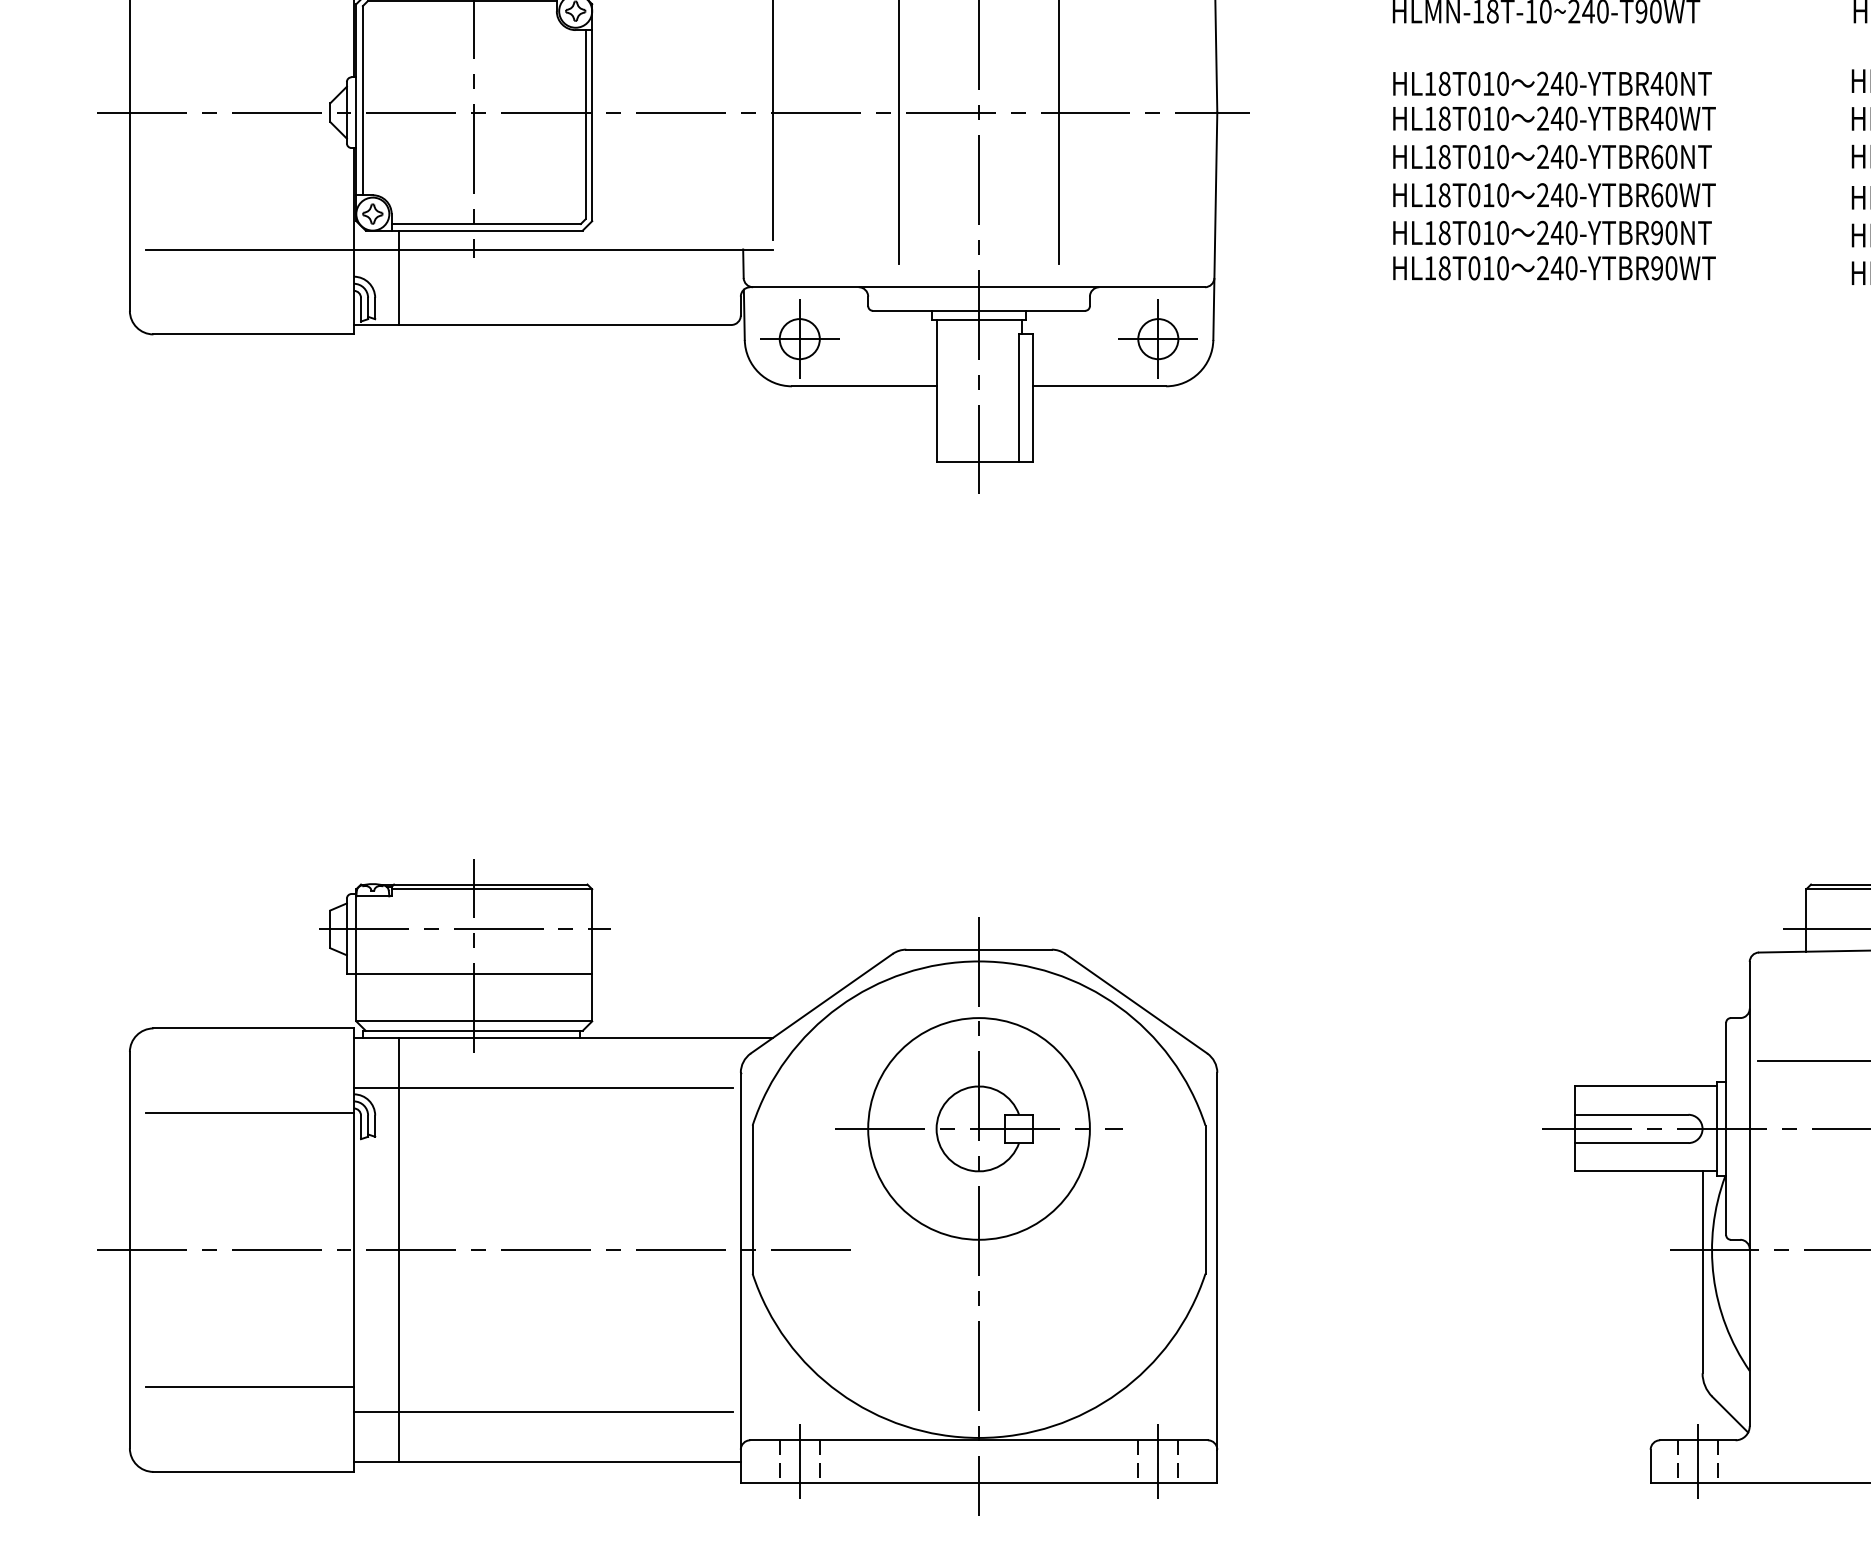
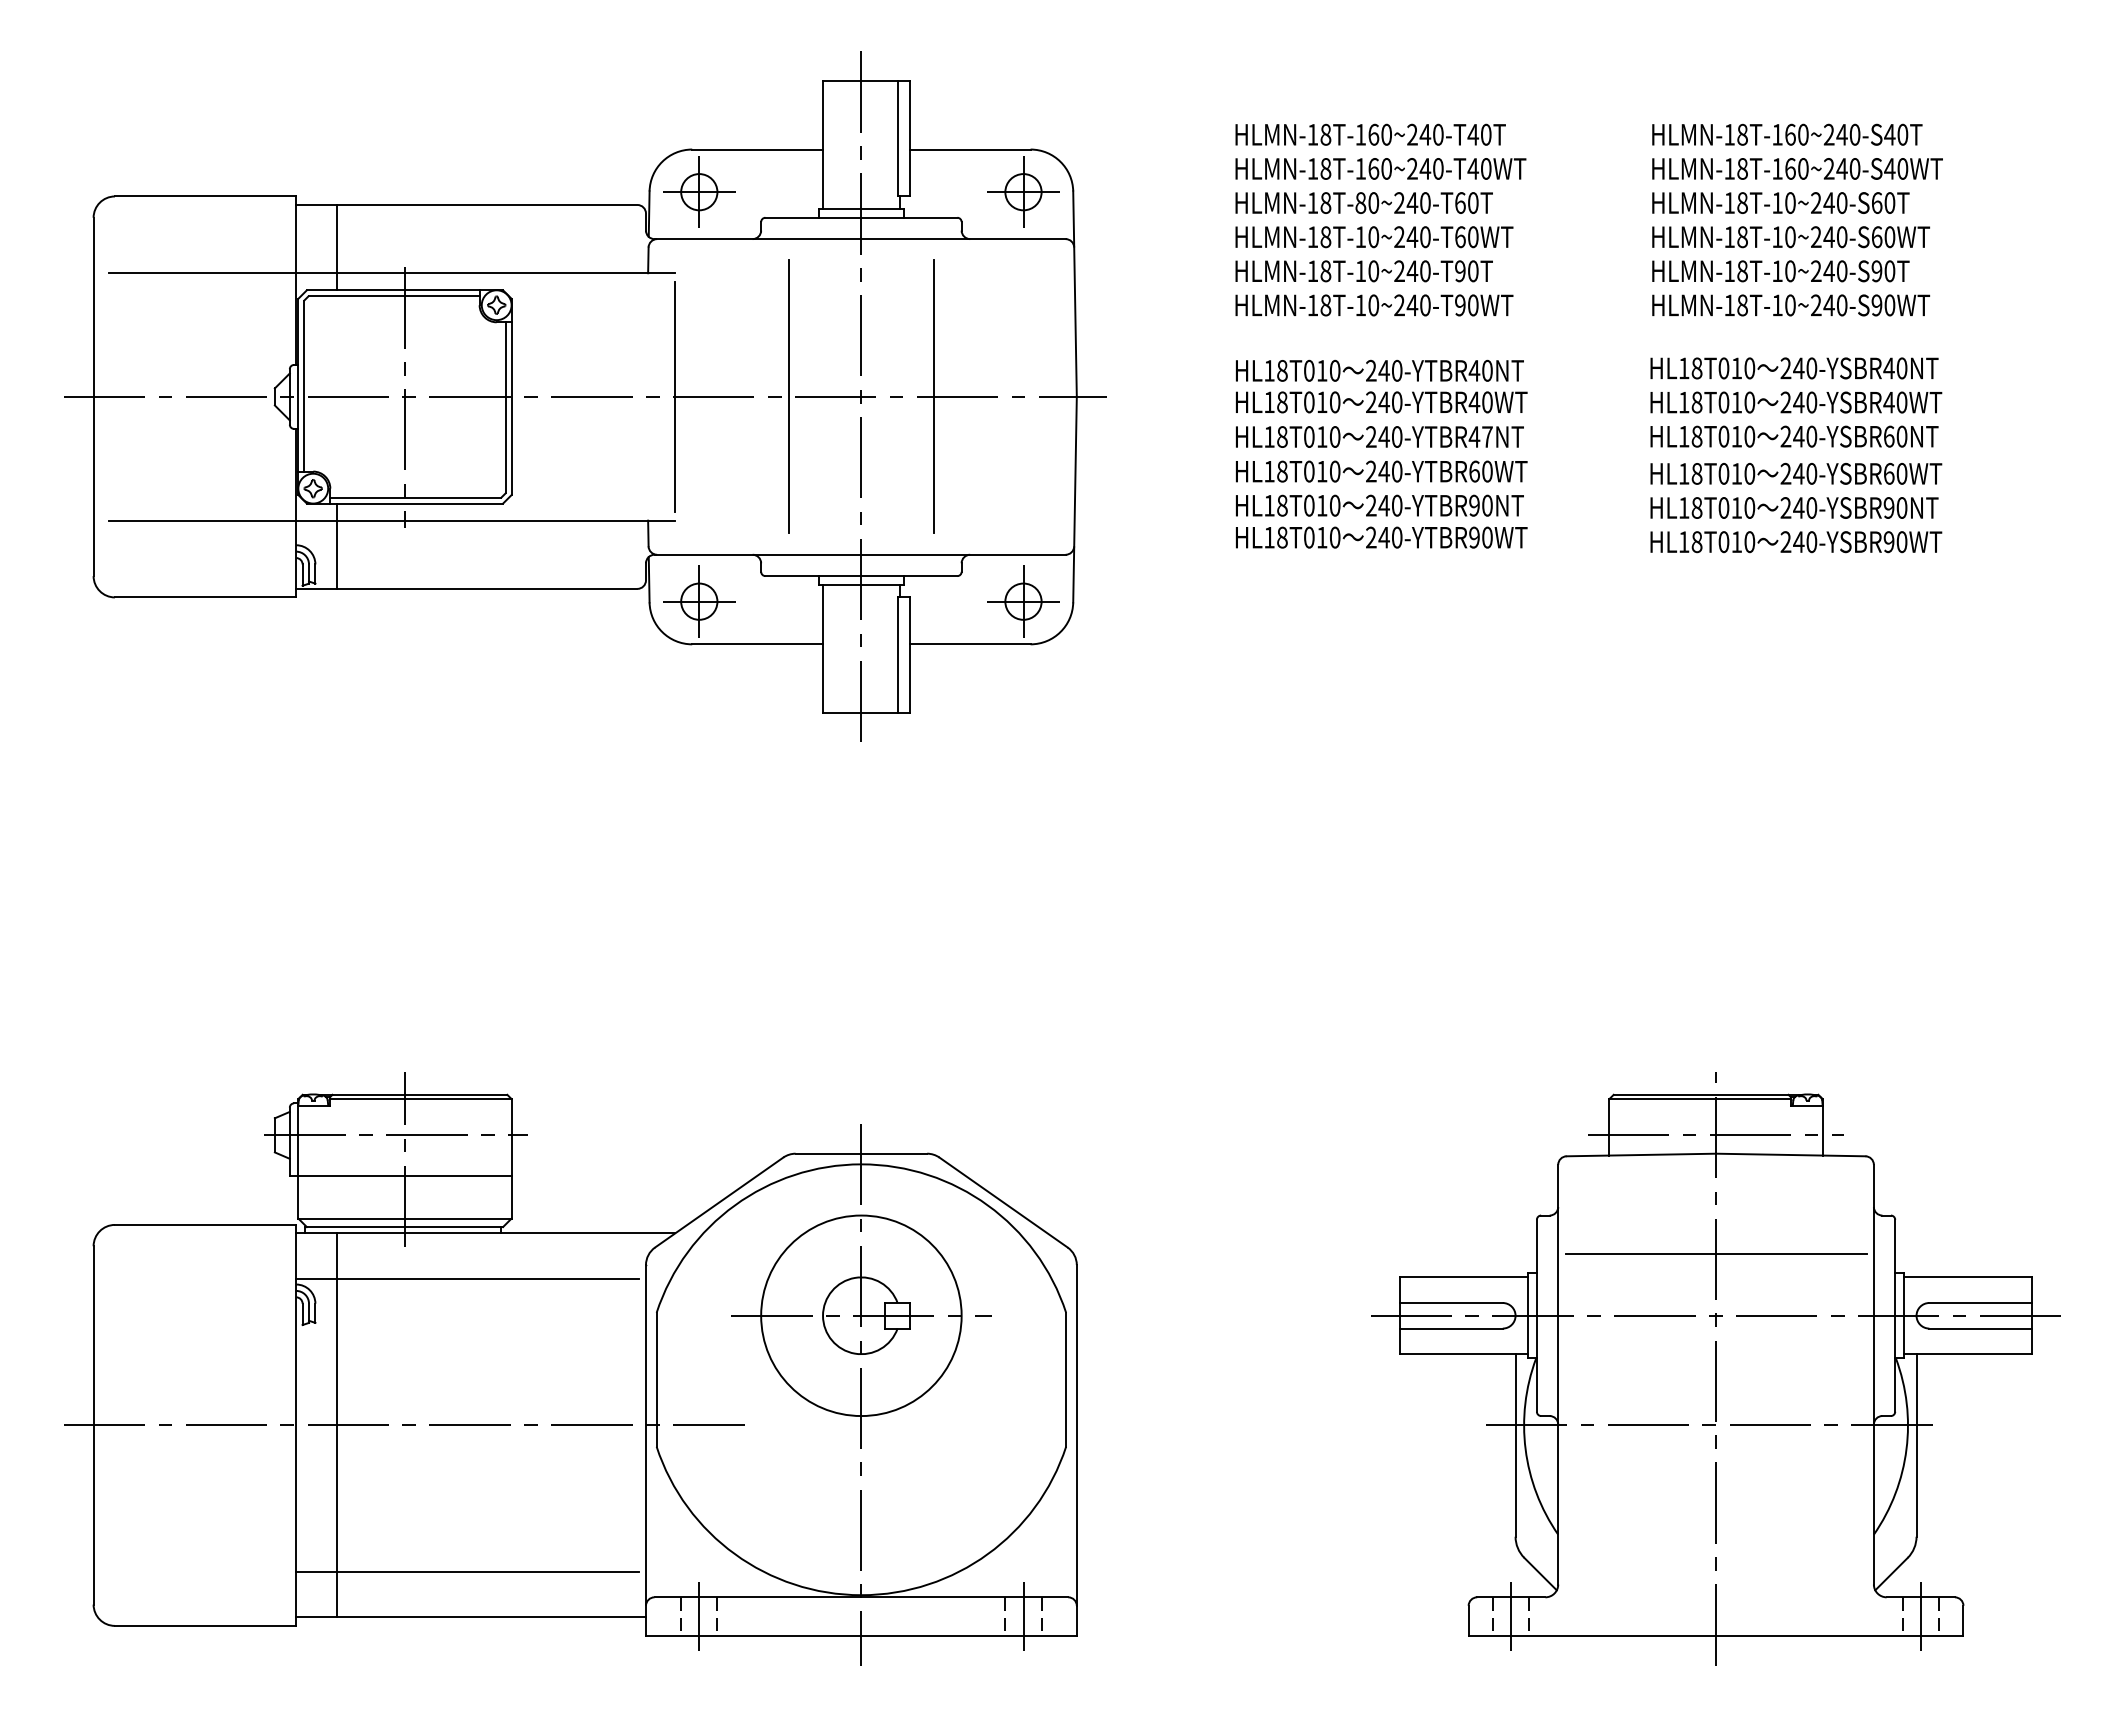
text: (1663, 156) -> (1480, 436), 240-YTBR60NT -> 240-YTBR47NT
line: (250, 1113) -> (202, 1301), removed
line: (250, 1387) -> (202, 1549), removed

